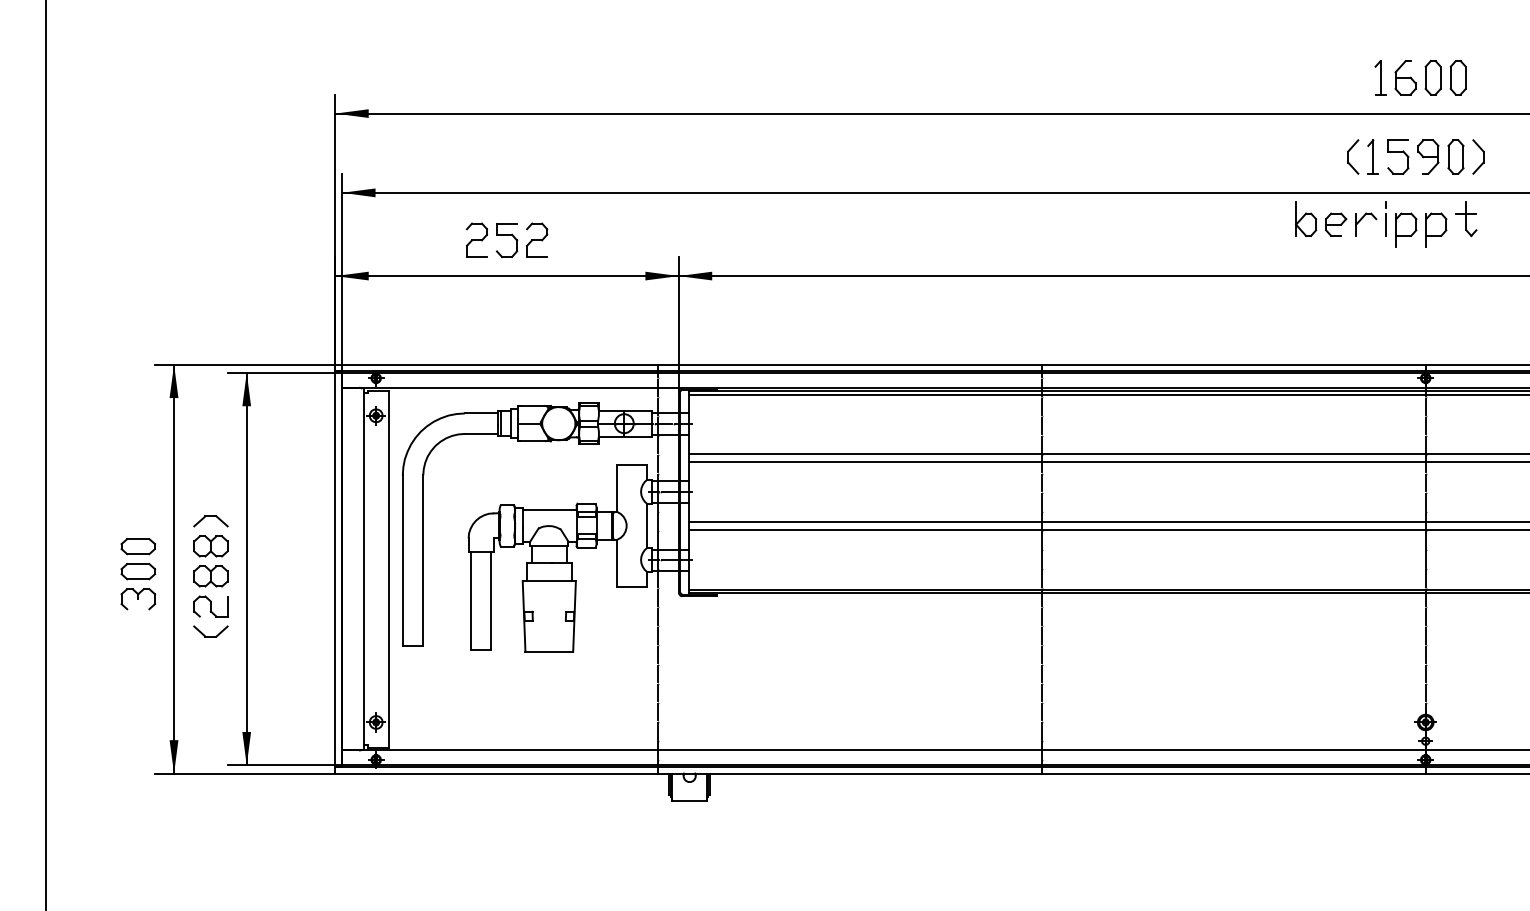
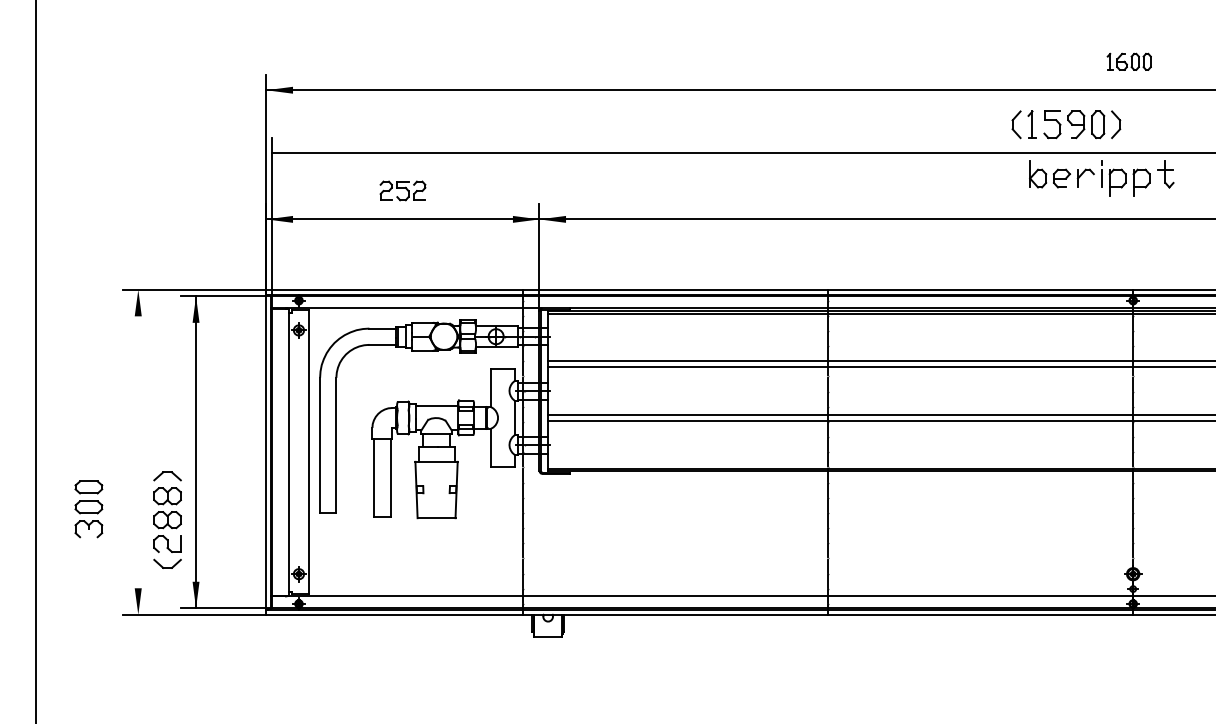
part: (1421, 77) -> (1129, 61), size x0.6
part: (1416, 156) -> (1066, 124), moved
fill: (358, 191) -> (284, 152), removed
part: (506, 239) -> (402, 190), size x0.7
line: (174, 568) -> (138, 451), removed
part: (137, 574) -> (88, 509), moved
part: (210, 575) -> (167, 519), moved

